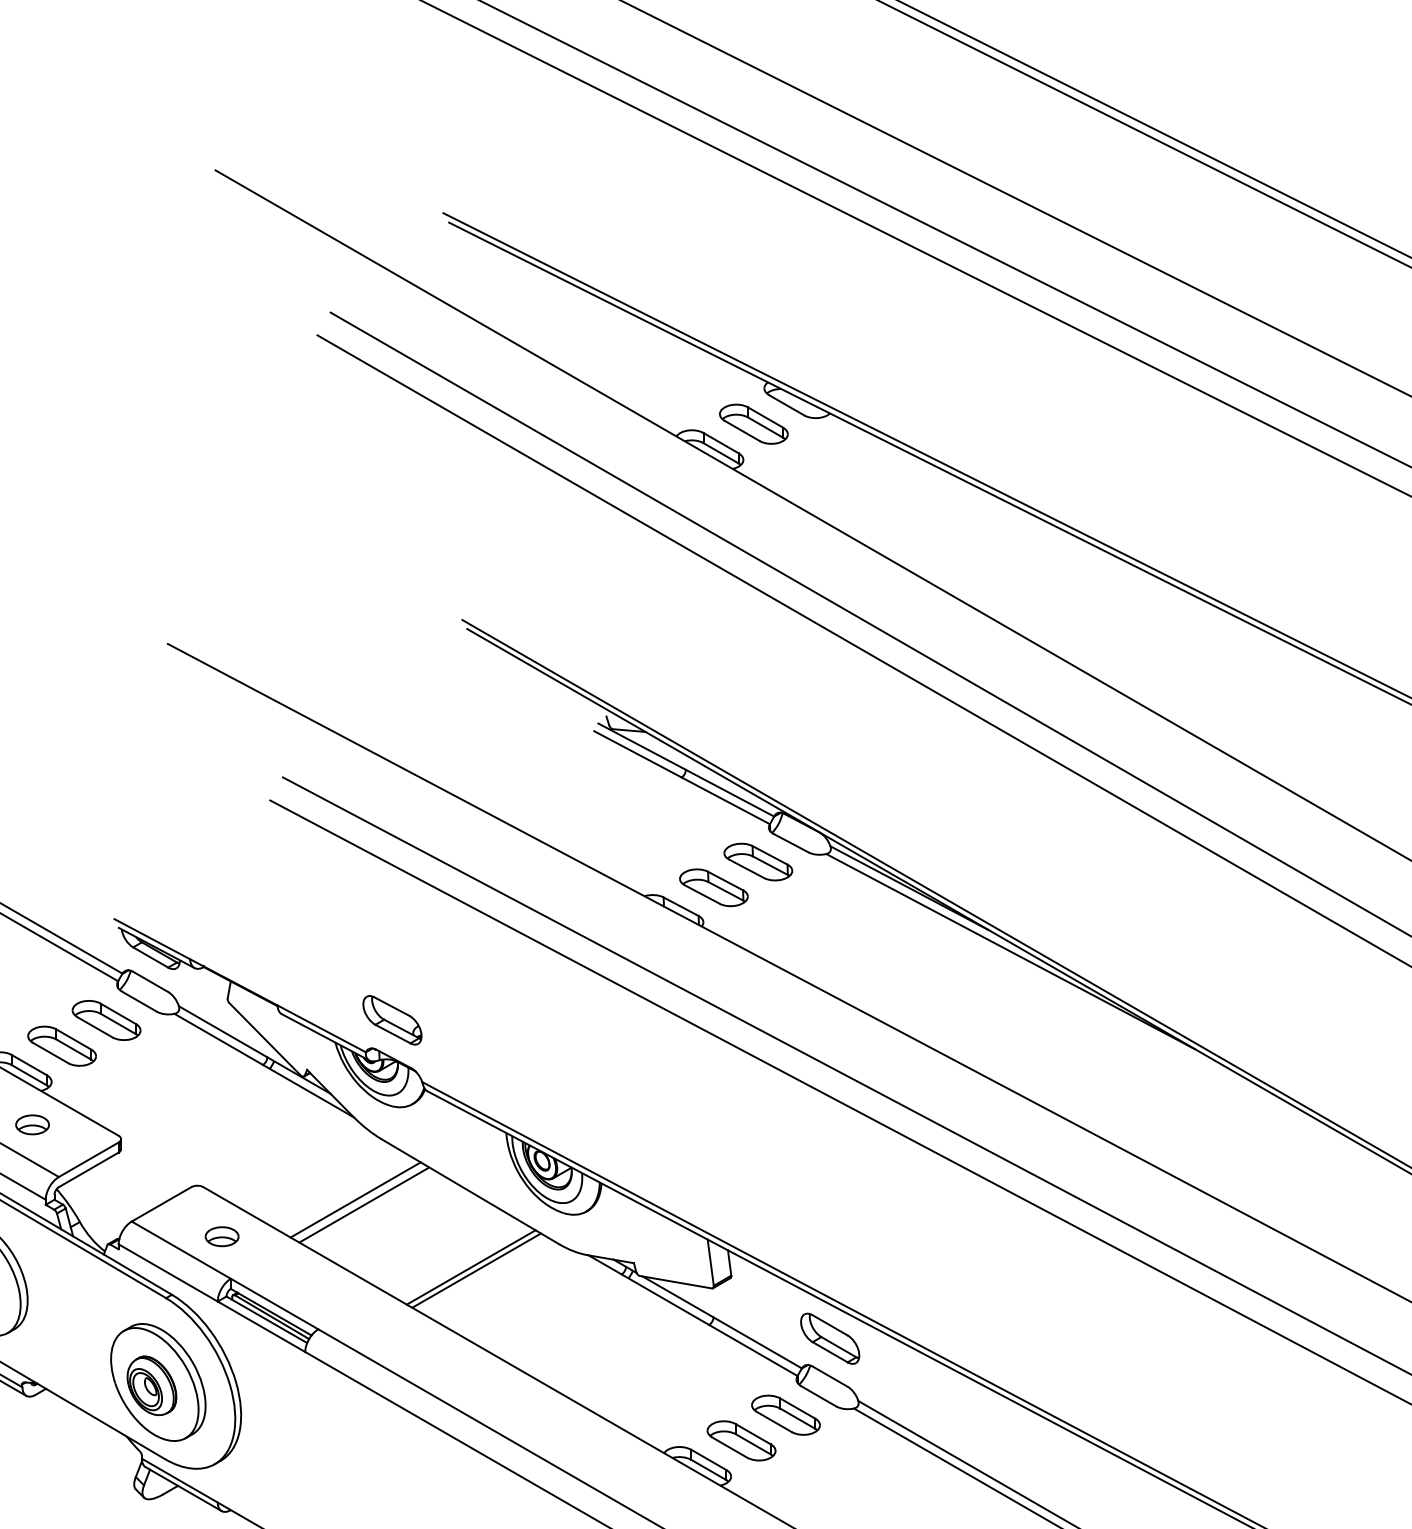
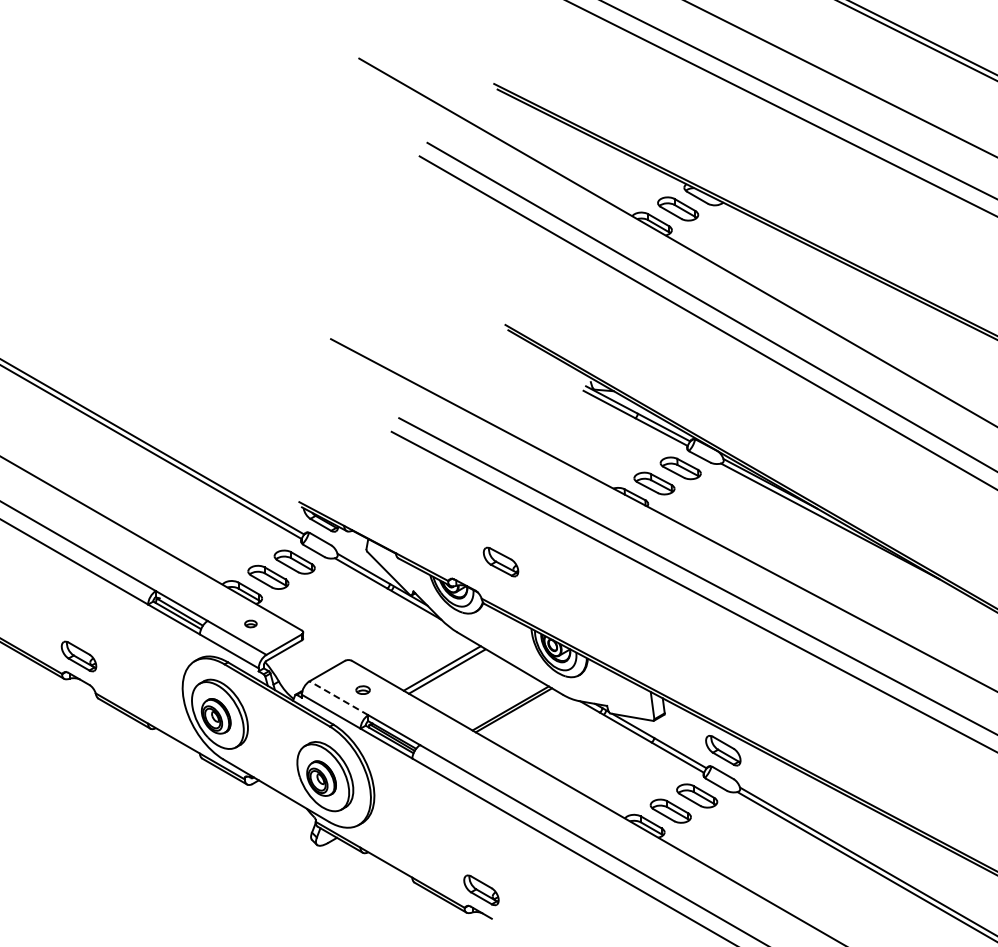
part: (391, 1019) -> (500, 561), moved
part: (31, 1124) -> (250, 623), size x0.6
part: (221, 1235) -> (362, 689), size x0.7
line: (180, 1250) -> (338, 698), solid -> dashed

